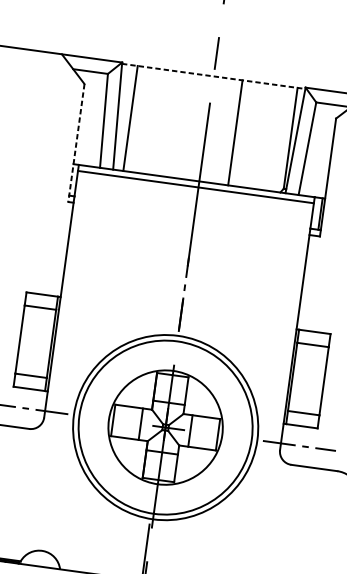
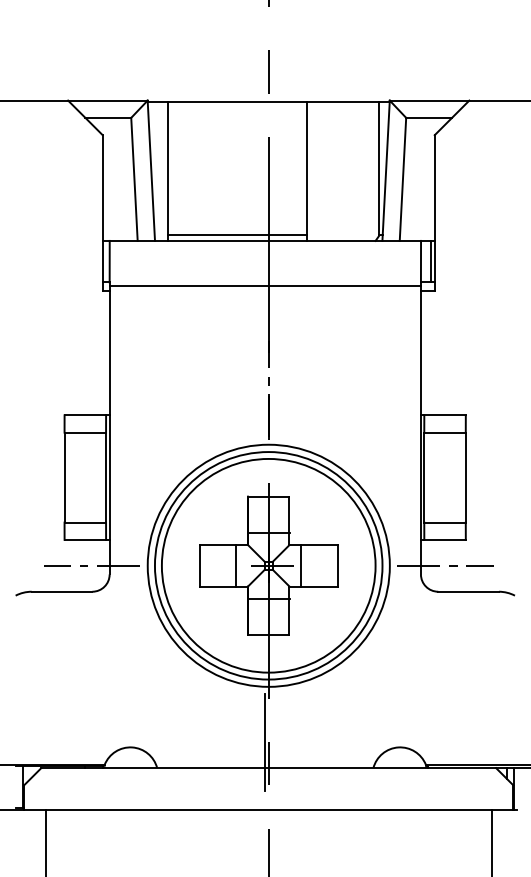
line: (214, 76) -> (269, 102), dashed -> solid
line: (76, 143) -> (102, 213), dashed -> solid
line: (176, 174) -> (237, 235), added
line: (195, 186) -> (264, 285), moved
circle: (165, 427) -> (268, 565), size x1.43

